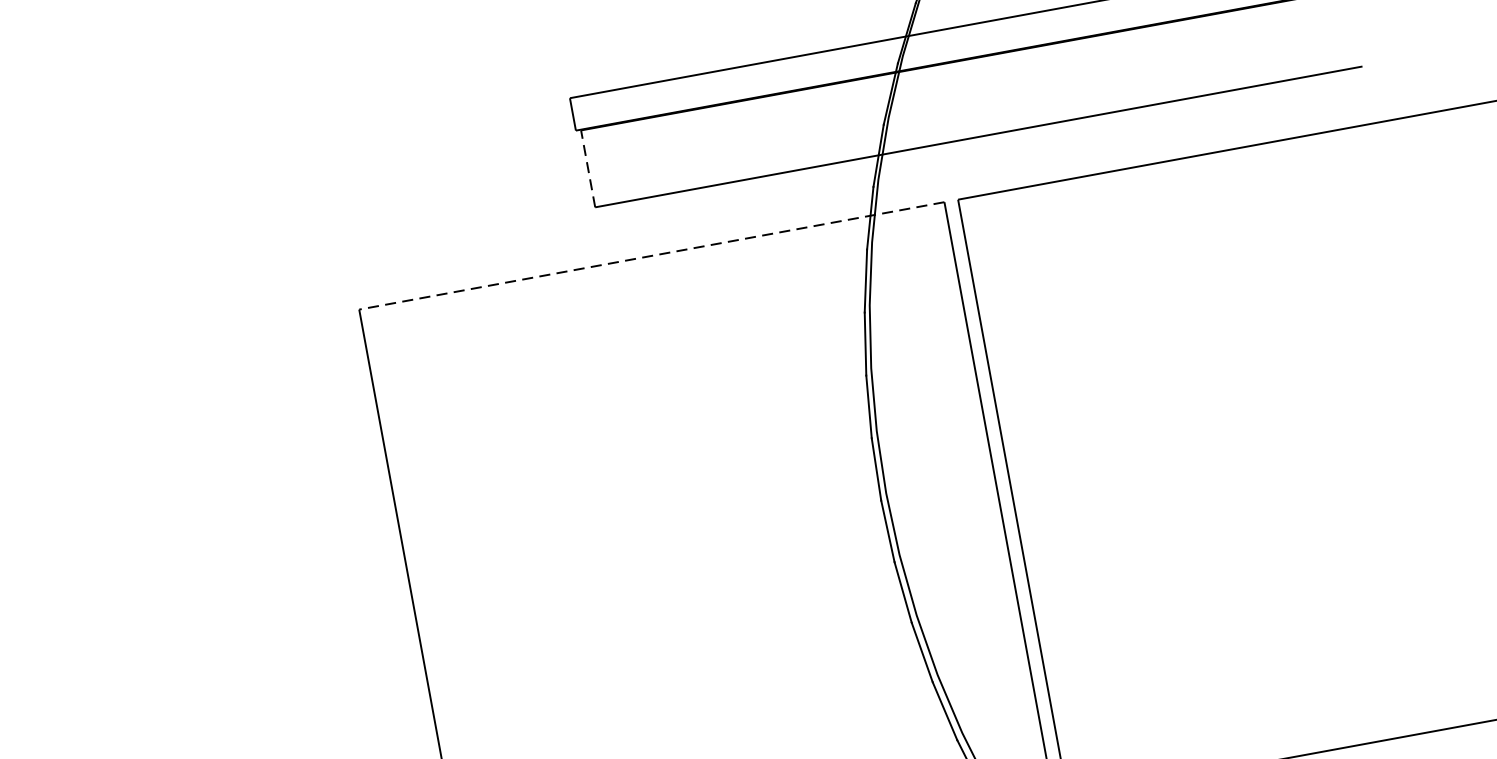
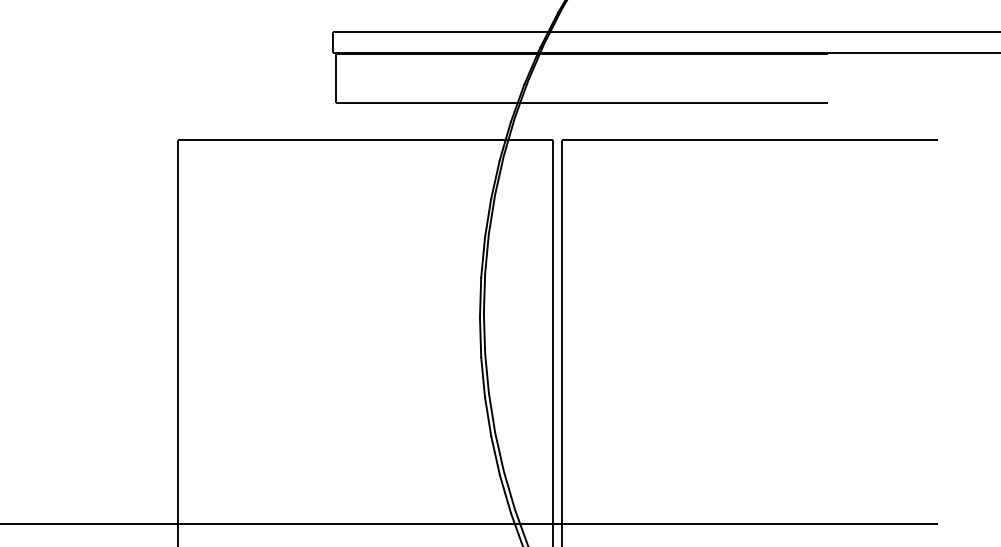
line: (587, 169) -> (335, 78), dashed -> solid
line: (651, 255) -> (365, 139), dashed -> solid

